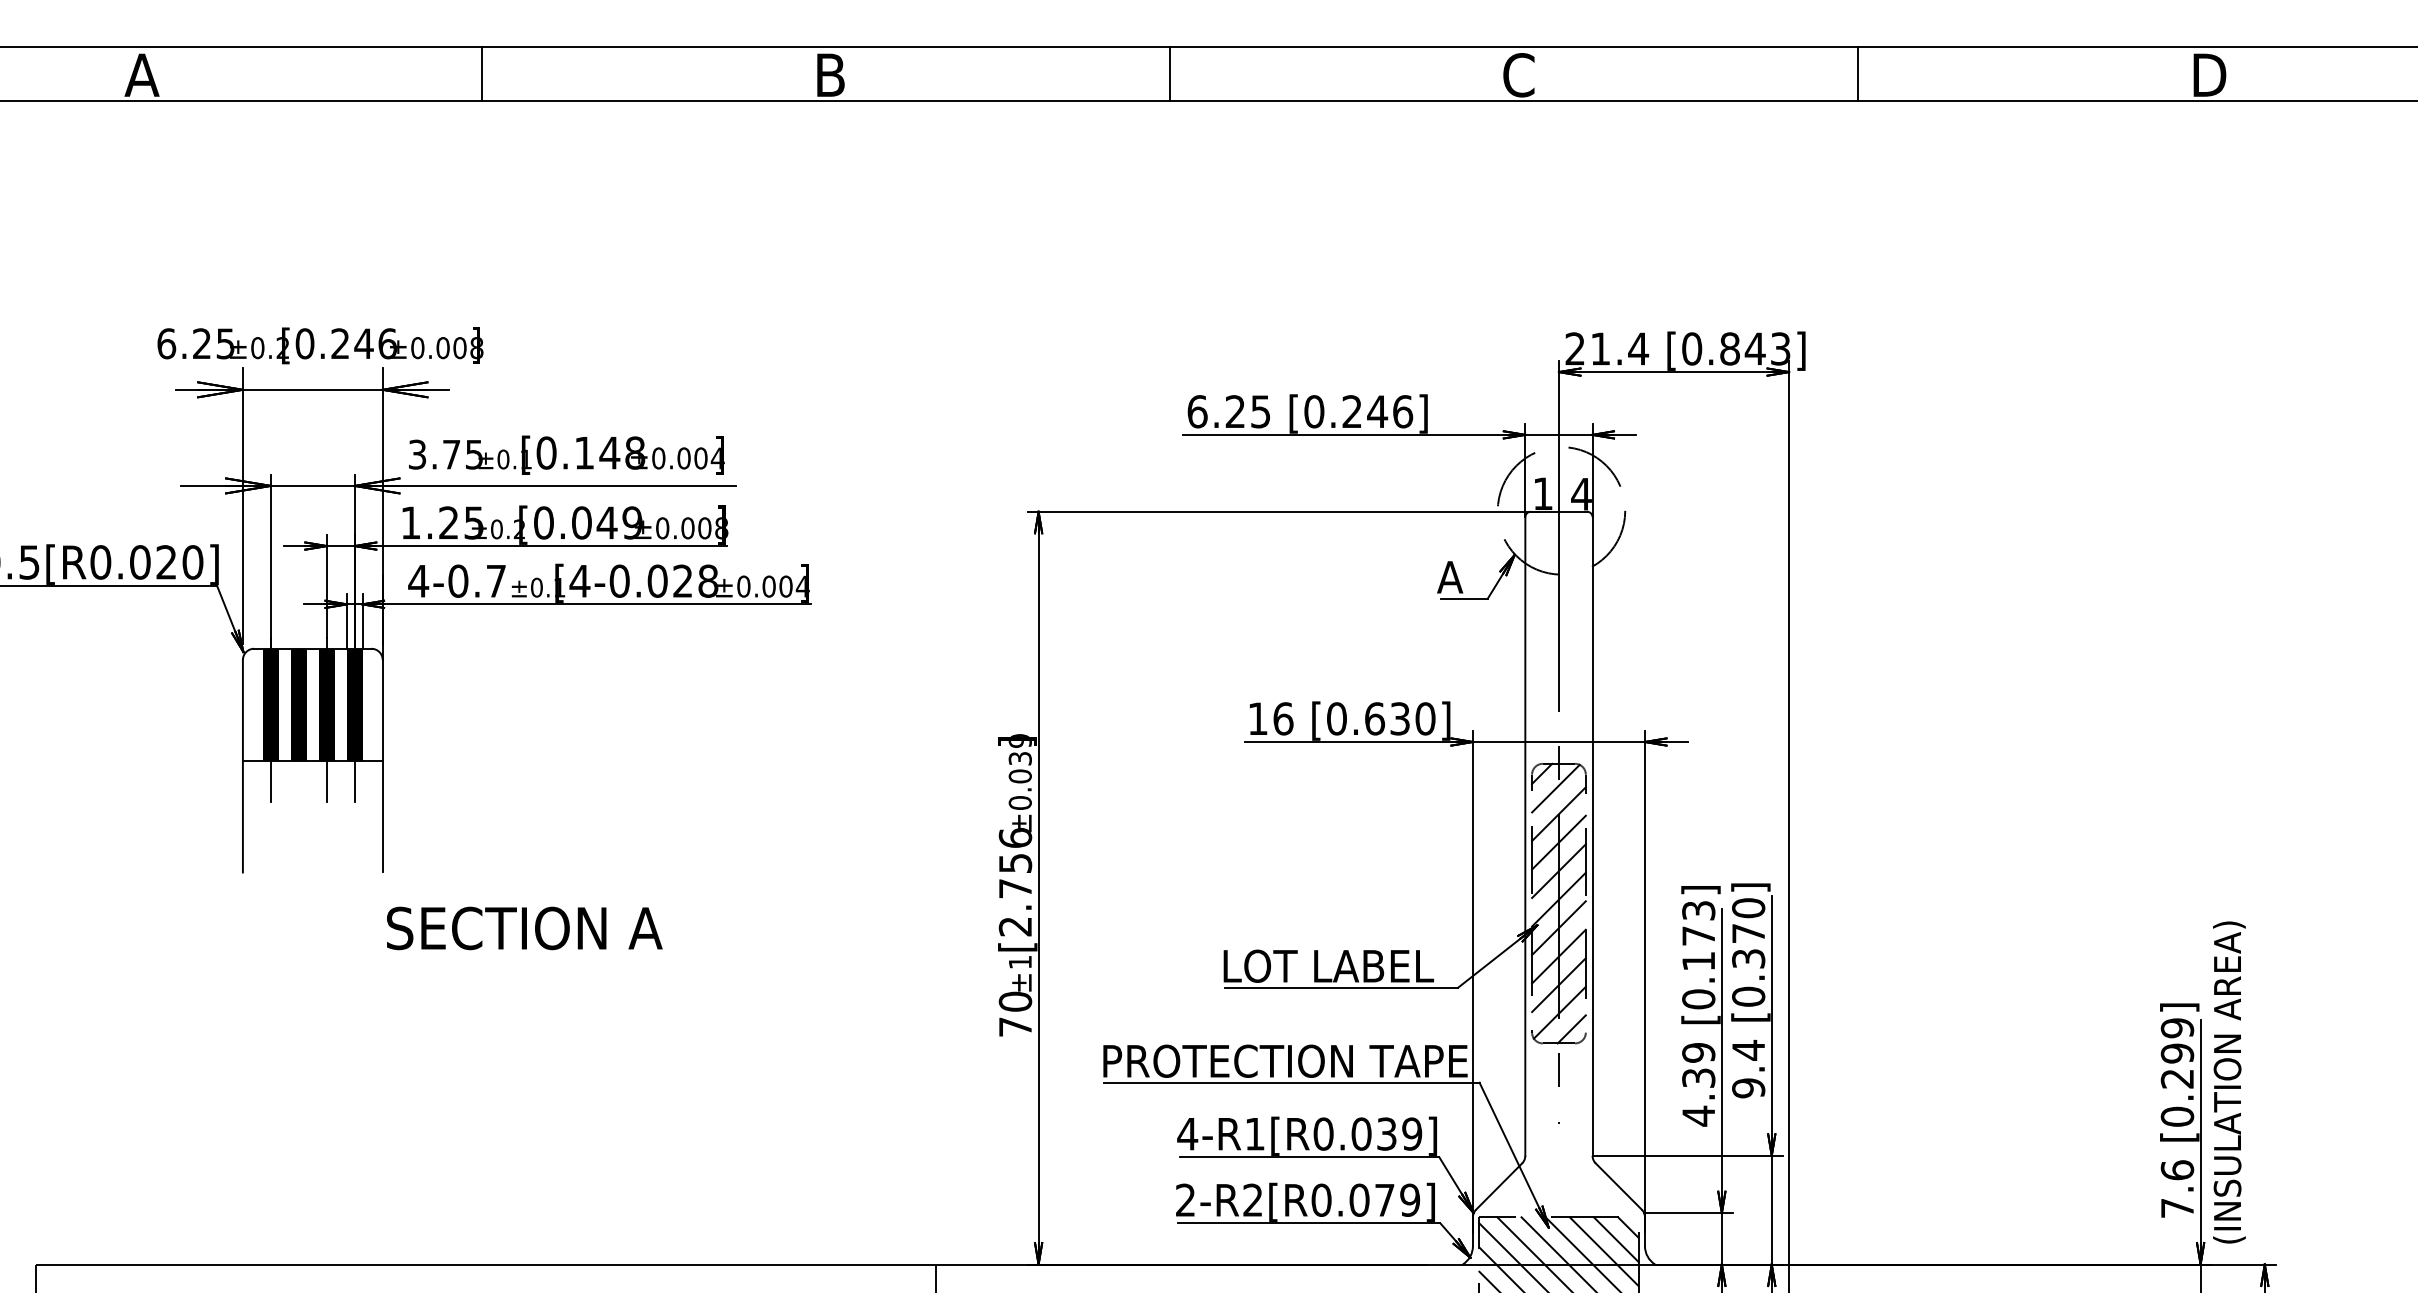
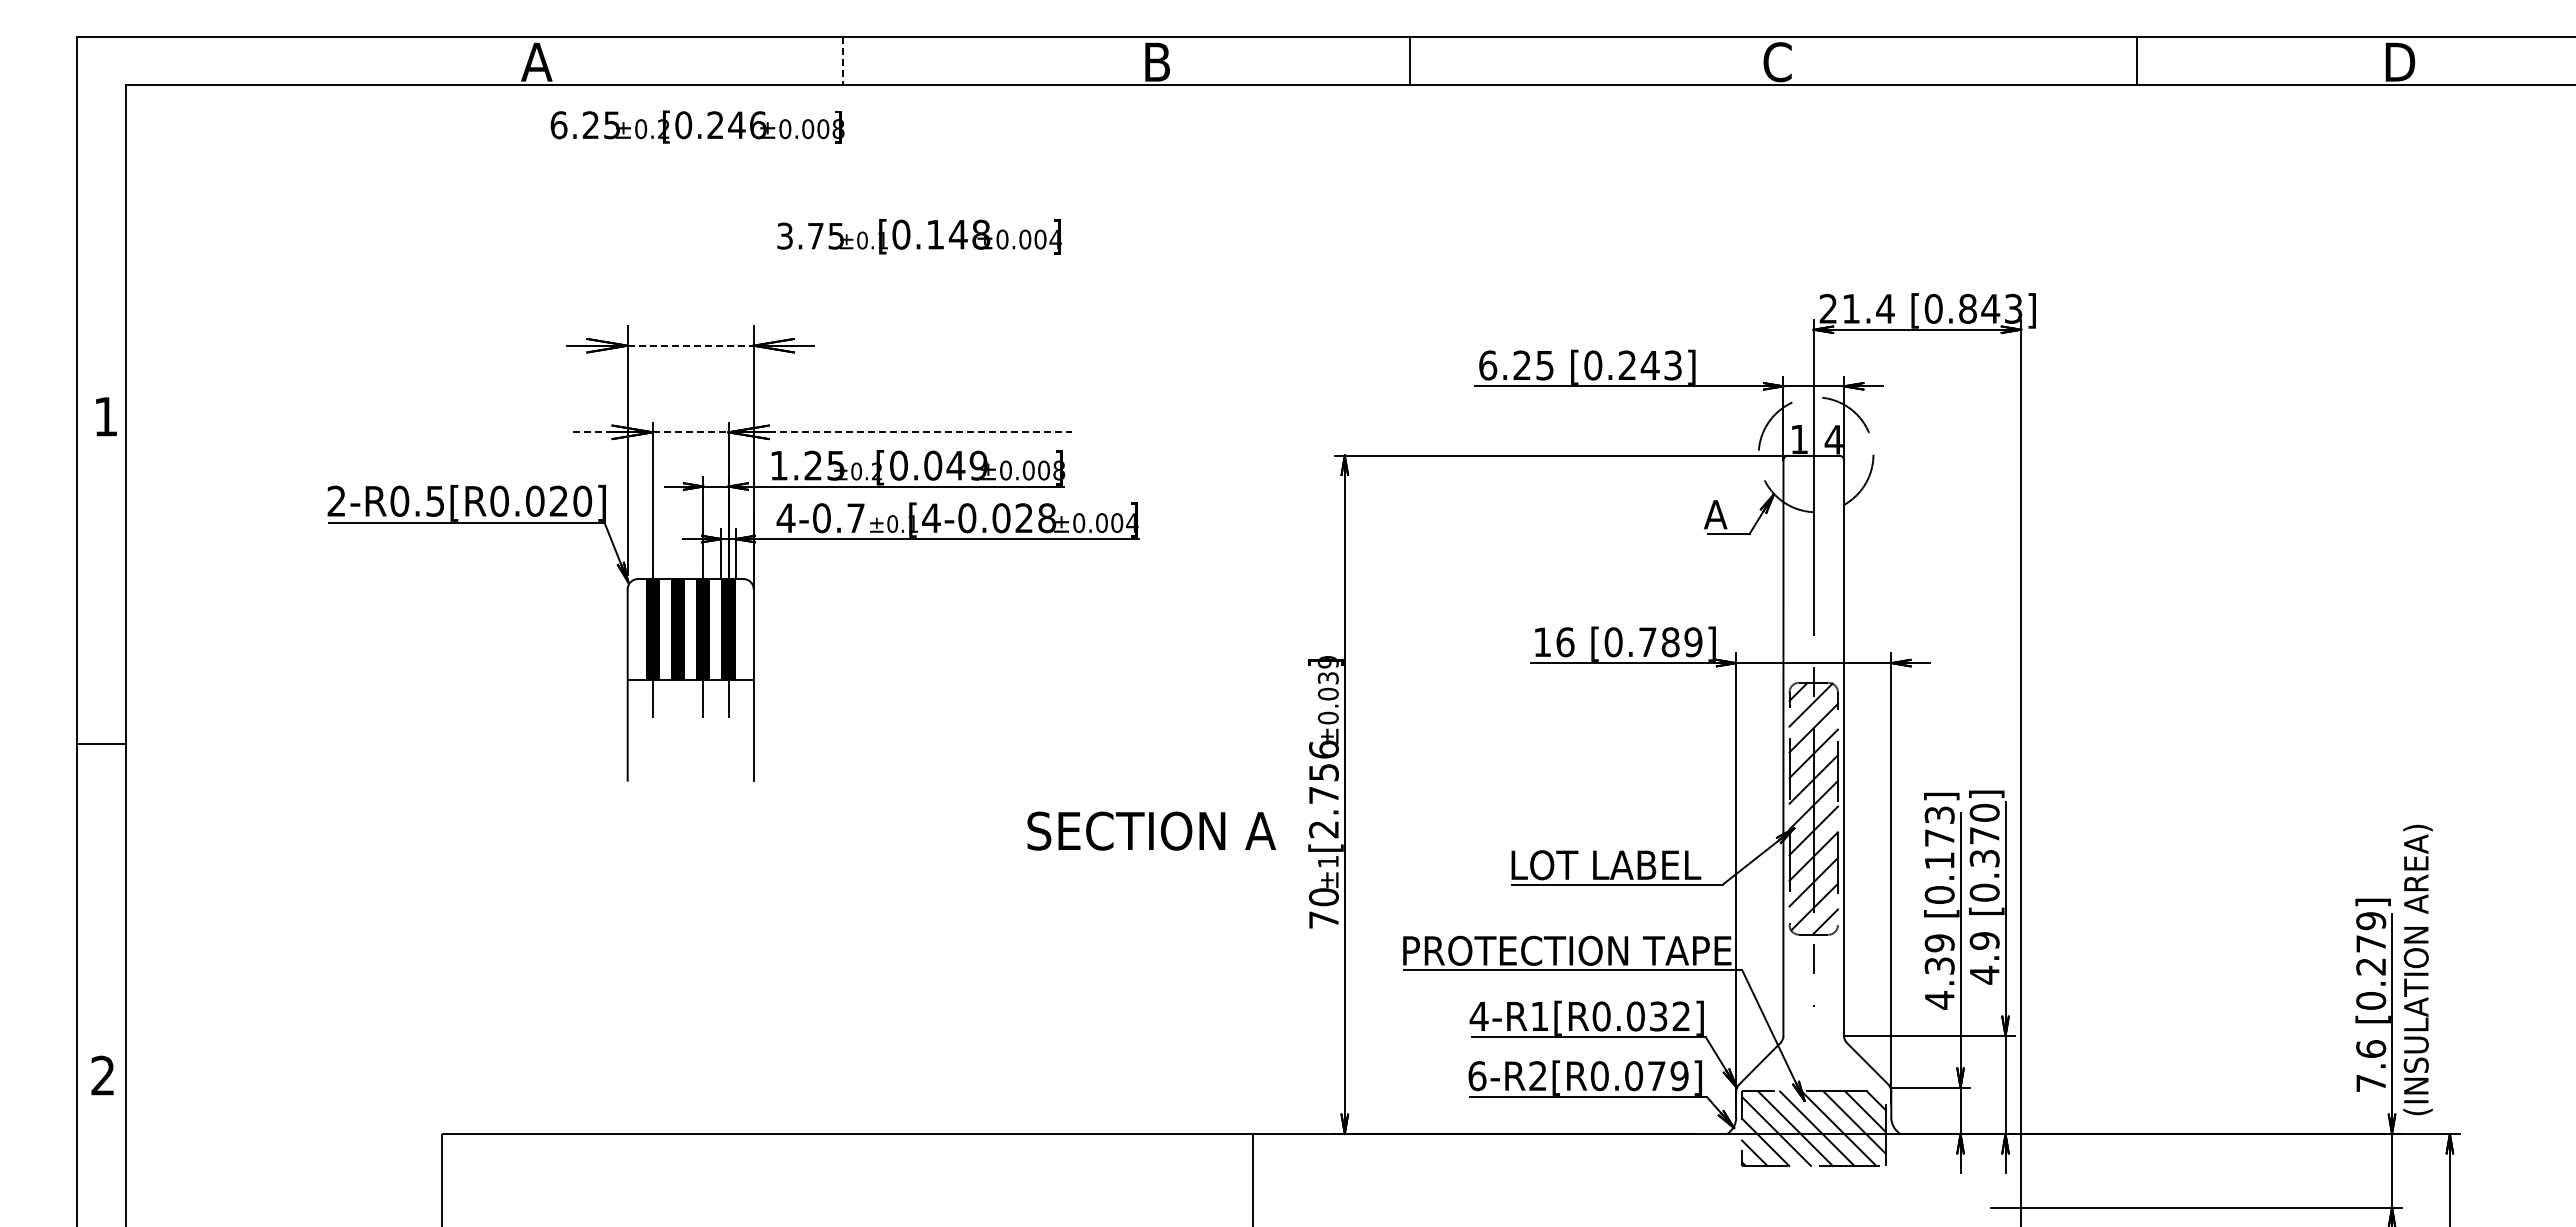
line: (1170, 73) -> (1410, 60), moved
line: (1858, 73) -> (2137, 60), moved
line: (481, 74) -> (842, 61), solid -> dashed
text: (320, 345) -> (697, 126), moved
line: (312, 389) -> (690, 345), solid -> dashed
text: (1403, 411) -> (1673, 365), [0.246] -> [0.243]
text: (566, 455) -> (919, 236), moved
line: (202, 486) -> (591, 432), solid -> dashed
line: (312, 486) -> (690, 432), solid -> dashed
line: (567, 486) -> (920, 432), solid -> dashed
text: (1400, 719) -> (1670, 642), [0.630] -> [0.789]
text: (524, 927) -> (1151, 830), moved
text: (2177, 1053) -> (2371, 943), [0.299] -> [0.279]
text: (1748, 1068) -> (1984, 957), 9.4 -> 4.9
text: (1412, 1134) -> (1681, 1016), 4-R1[R0.039] -> 4-R1[R0.032]
text: (1185, 1200) -> (1477, 1076), 2-R2[R0.079] -> 6-R2[R0.079]

